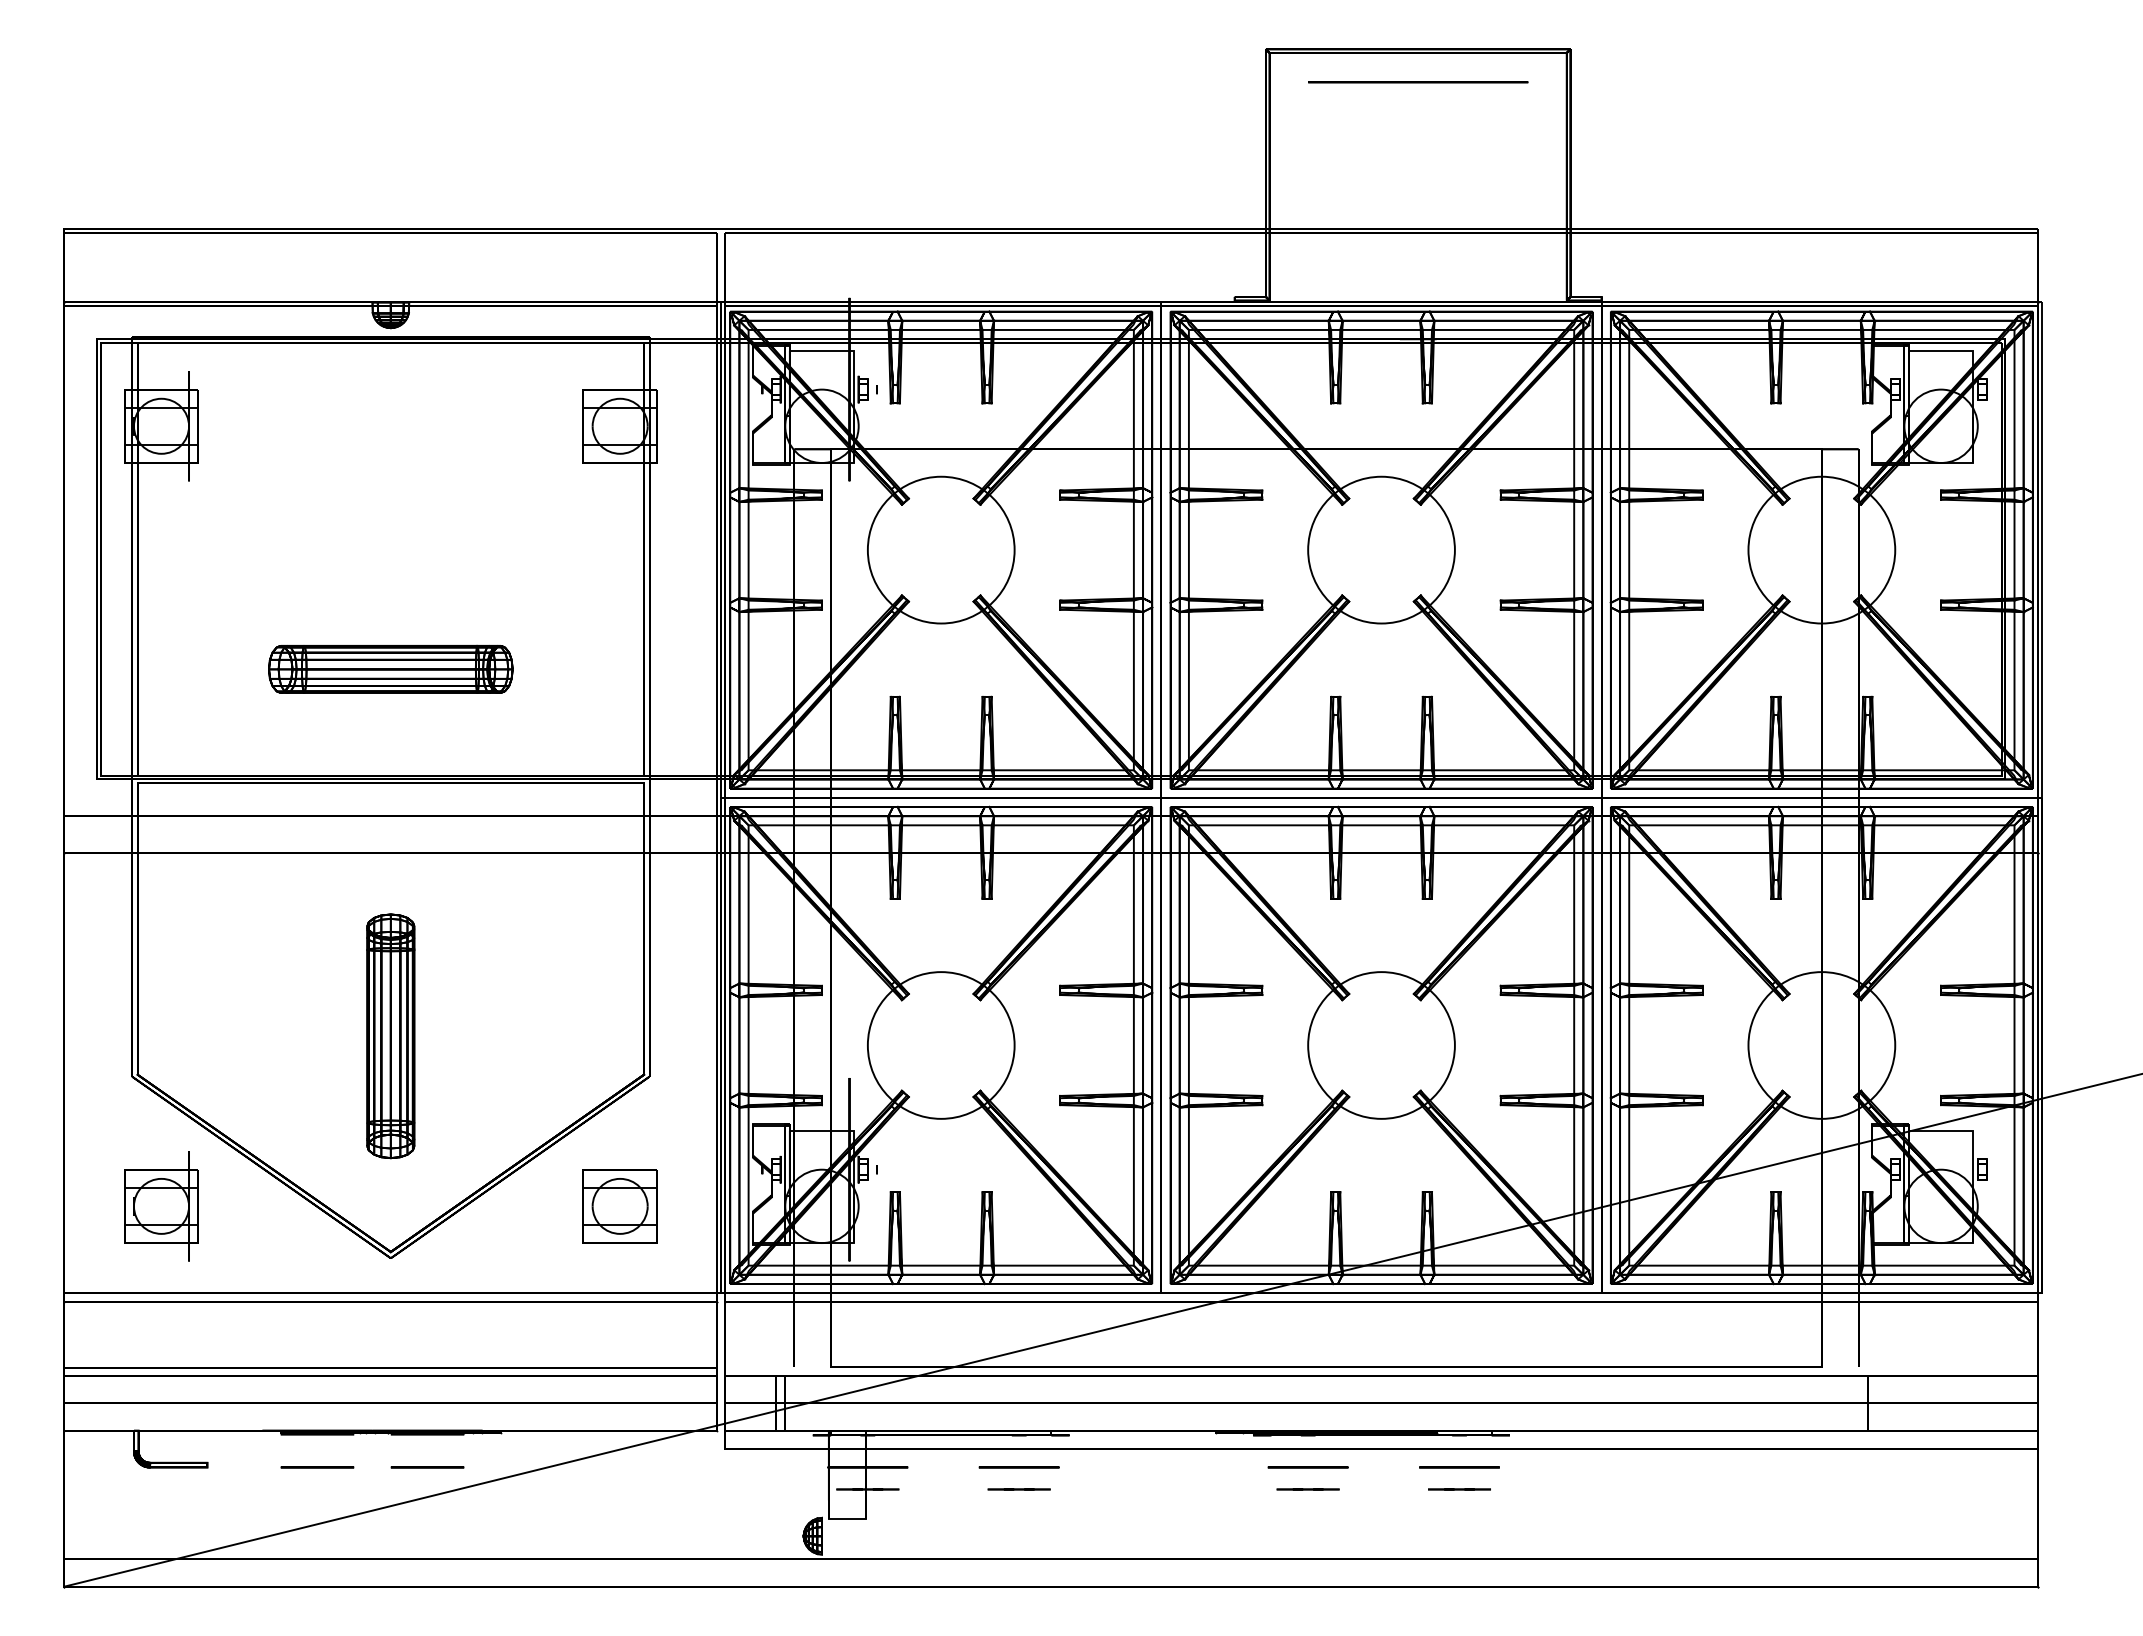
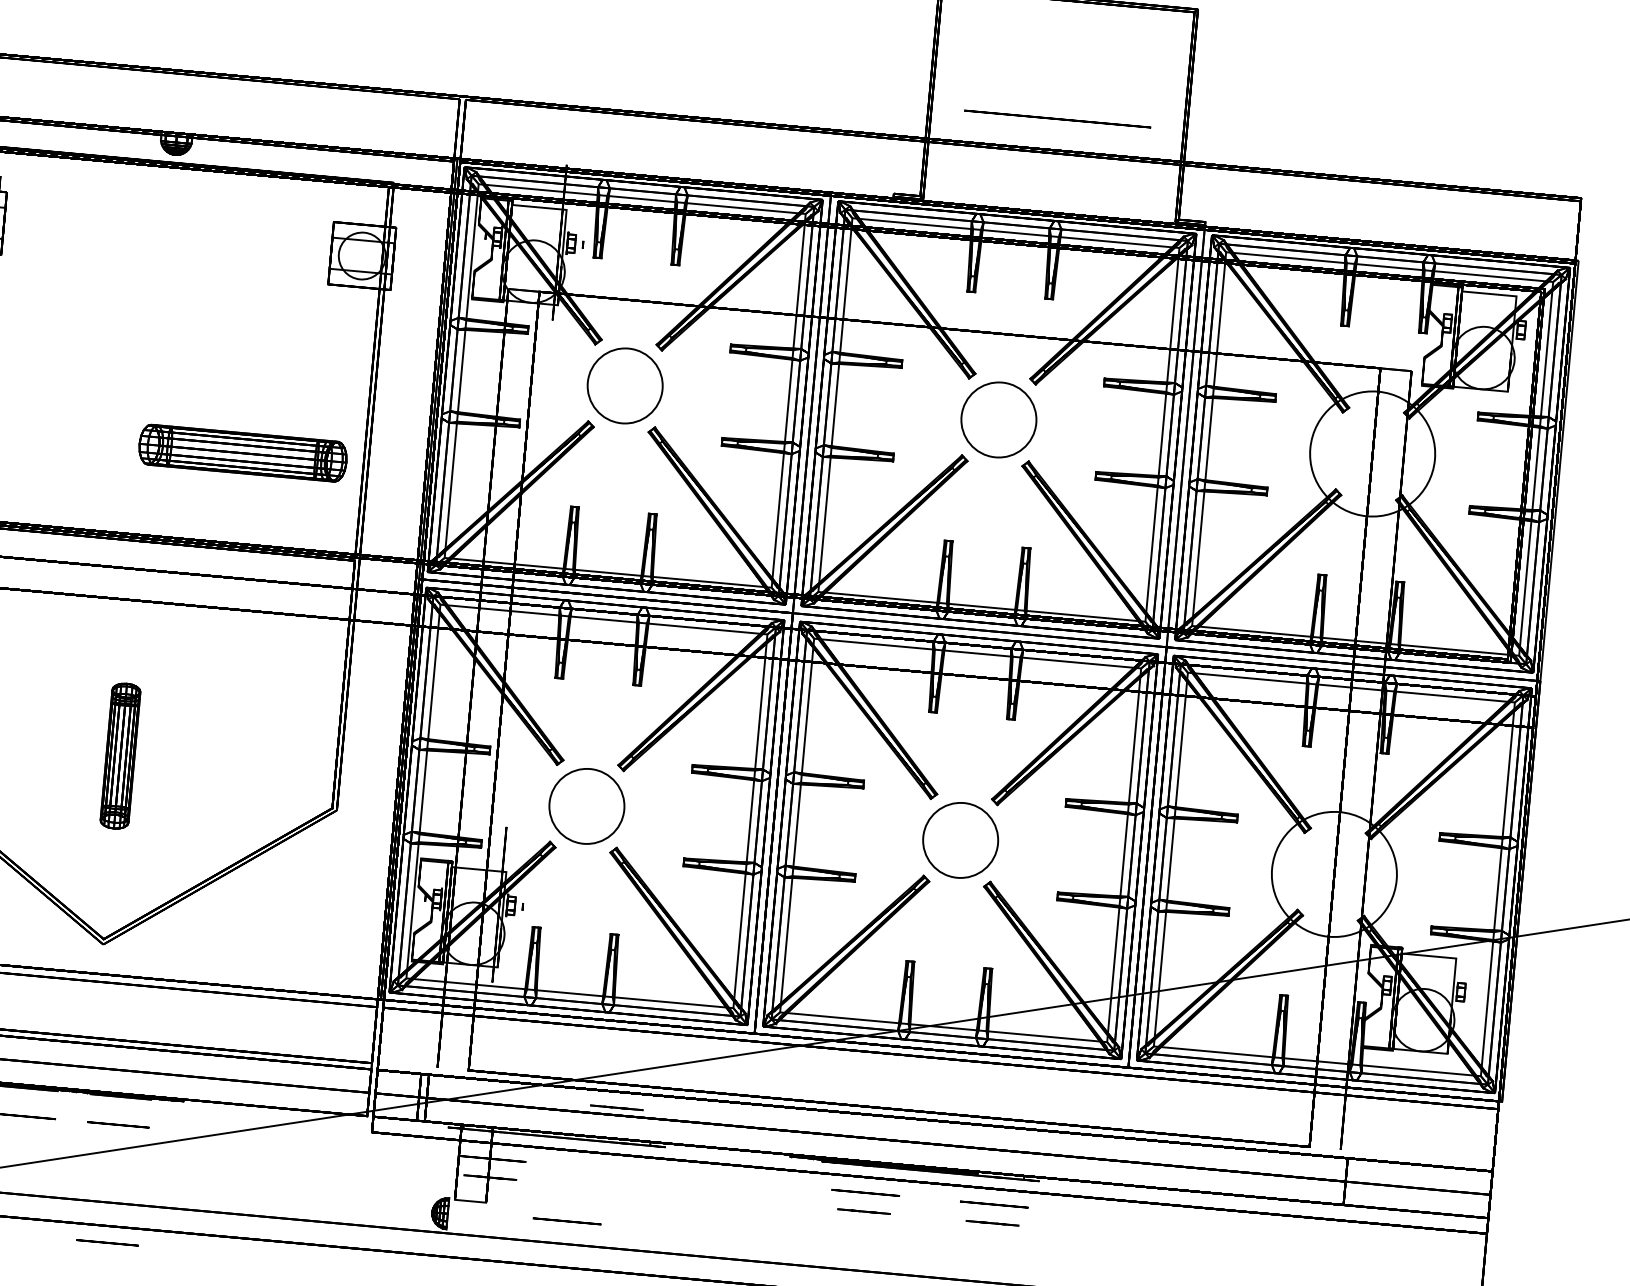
circle: (1418, 82) -> (1057, 119), moved
circle: (940, 549) -> (624, 385), size x0.6
circle: (1381, 549) -> (998, 419), size x0.6
part: (390, 668) -> (242, 452), moved
part: (390, 1036) -> (120, 756), size x0.7
circle: (940, 1045) -> (586, 806), size x0.6
circle: (1381, 1045) -> (960, 840), size x0.6
part: (619, 1206) -> (301, 918), removed
circle: (1018, 1467) -> (566, 1221), moved
line: (1018, 1489) -> (616, 1107), moved
circle: (427, 1606) -> (107, 1242), added

